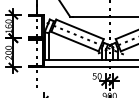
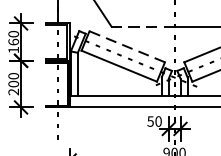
line: (90, 16) -> (143, 26), solid -> dashed
line: (80, 29) -> (128, 46), solid -> dashed

